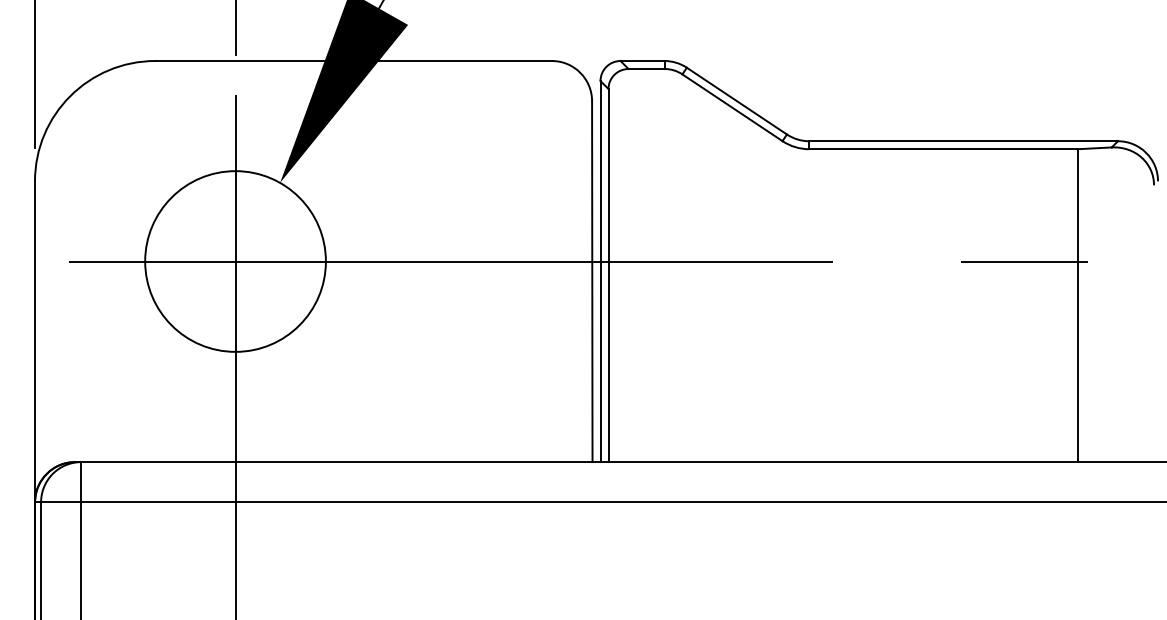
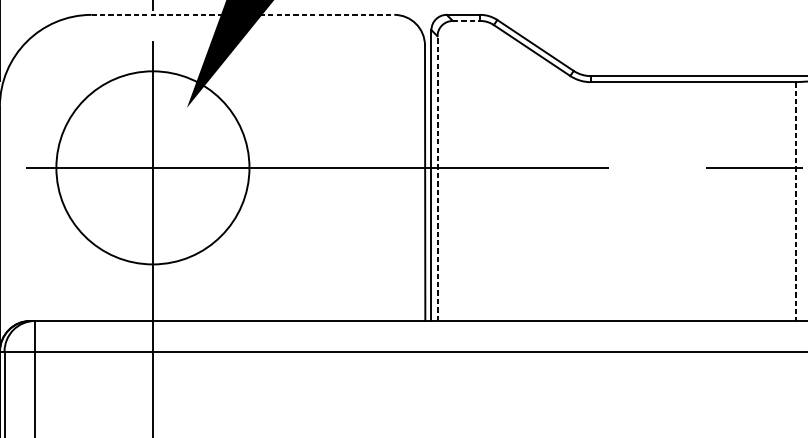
line: (354, 61) -> (243, 15), solid -> dashed
line: (647, 69) -> (467, 21), solid -> dashed
circle: (235, 261) -> (152, 167), size x1.4
line: (608, 275) -> (437, 178), solid -> dashed
line: (1077, 306) -> (795, 202), solid -> dashed

